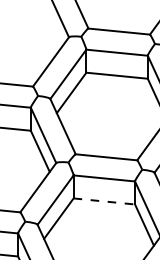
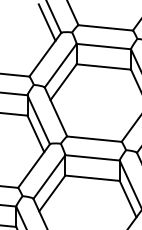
line: (52, 25) -> (46, 22), added
line: (105, 201) -> (93, 178), dashed -> solid

